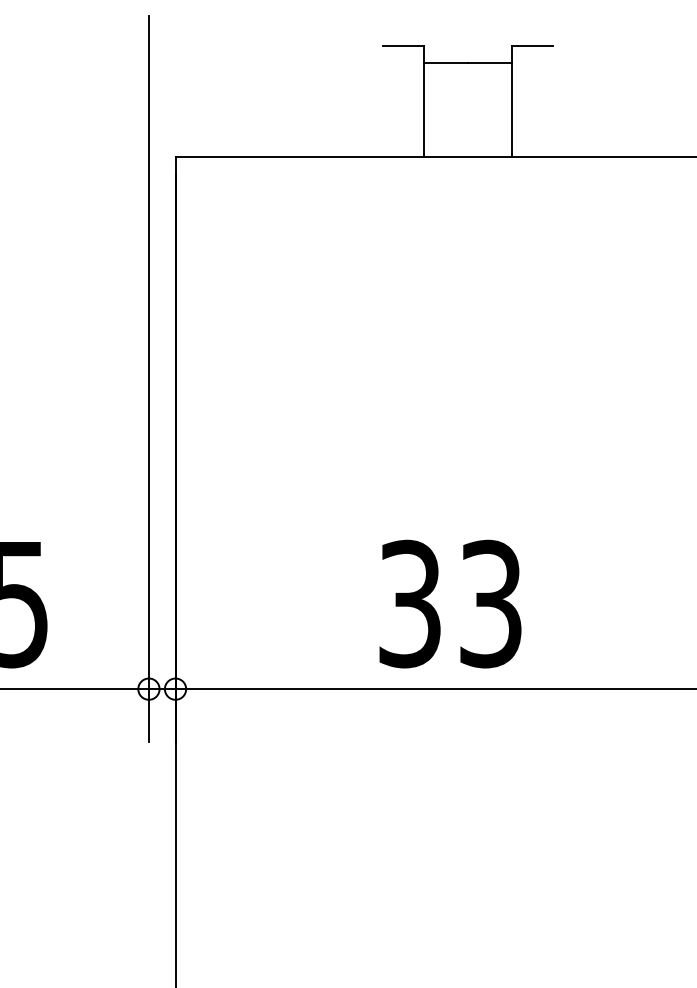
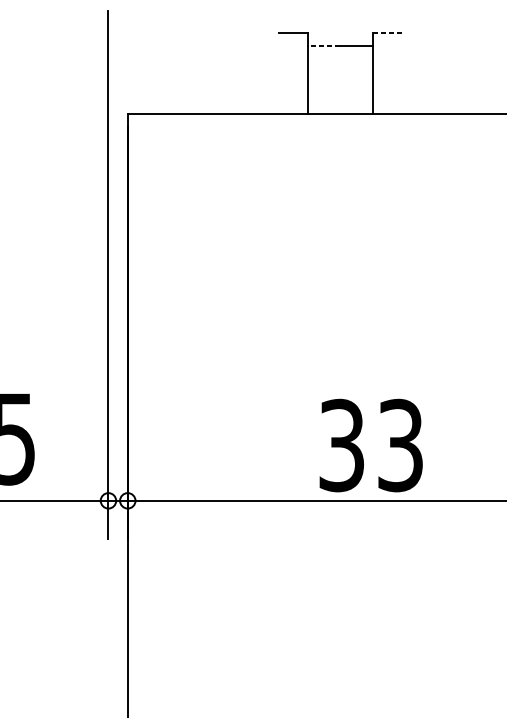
line: (533, 45) -> (387, 33), solid -> dashed
line: (445, 63) -> (323, 46), solid -> dashed
text: (450, 603) -> (371, 445), moved

